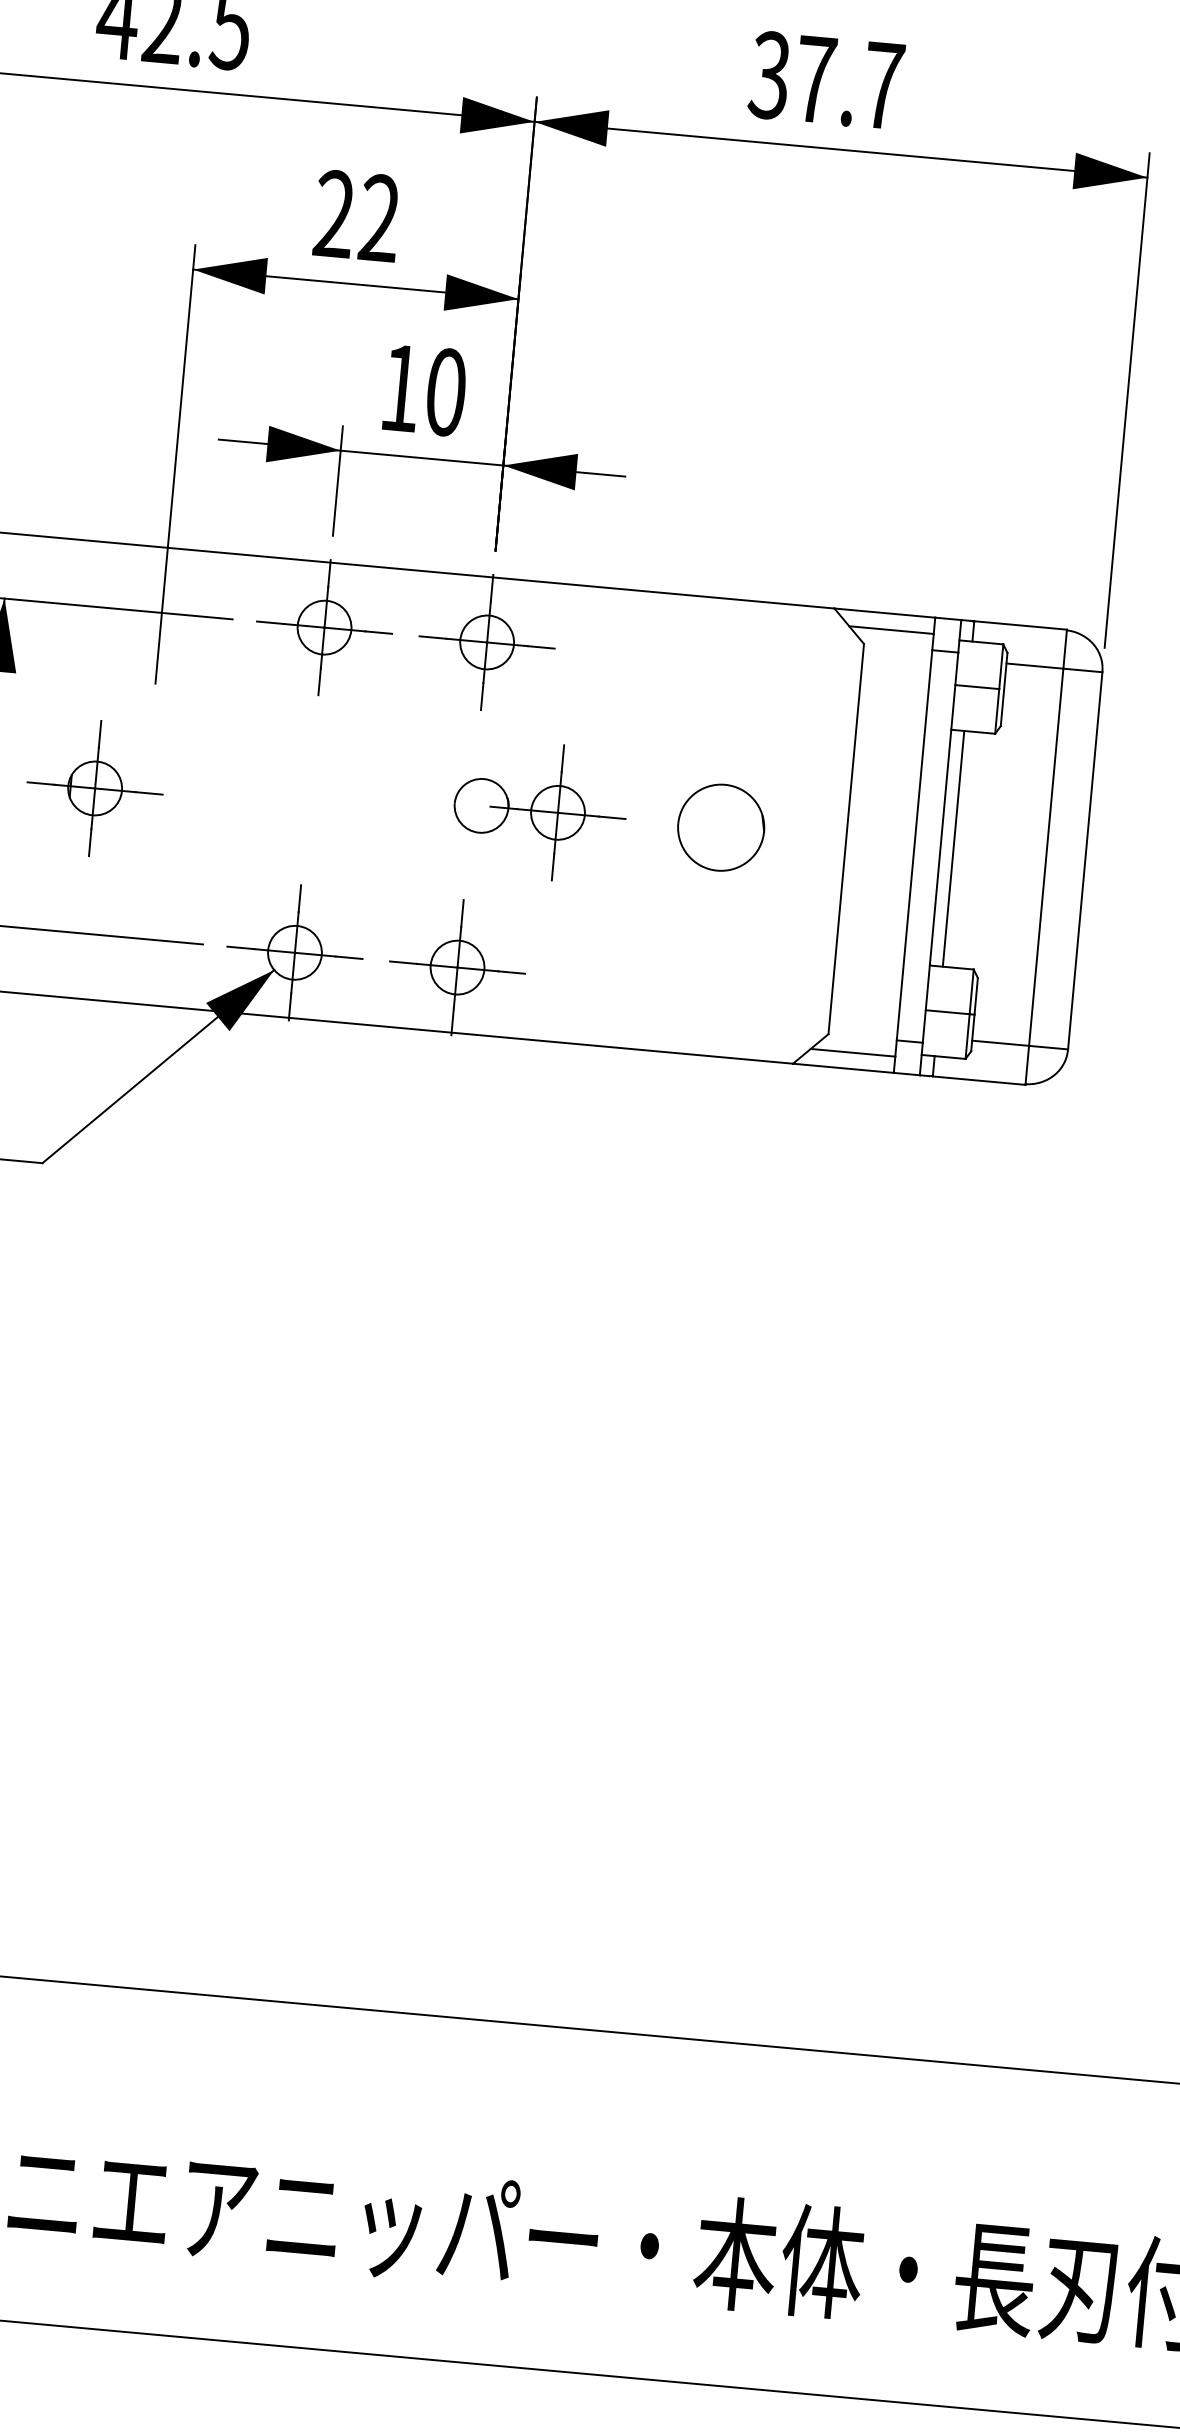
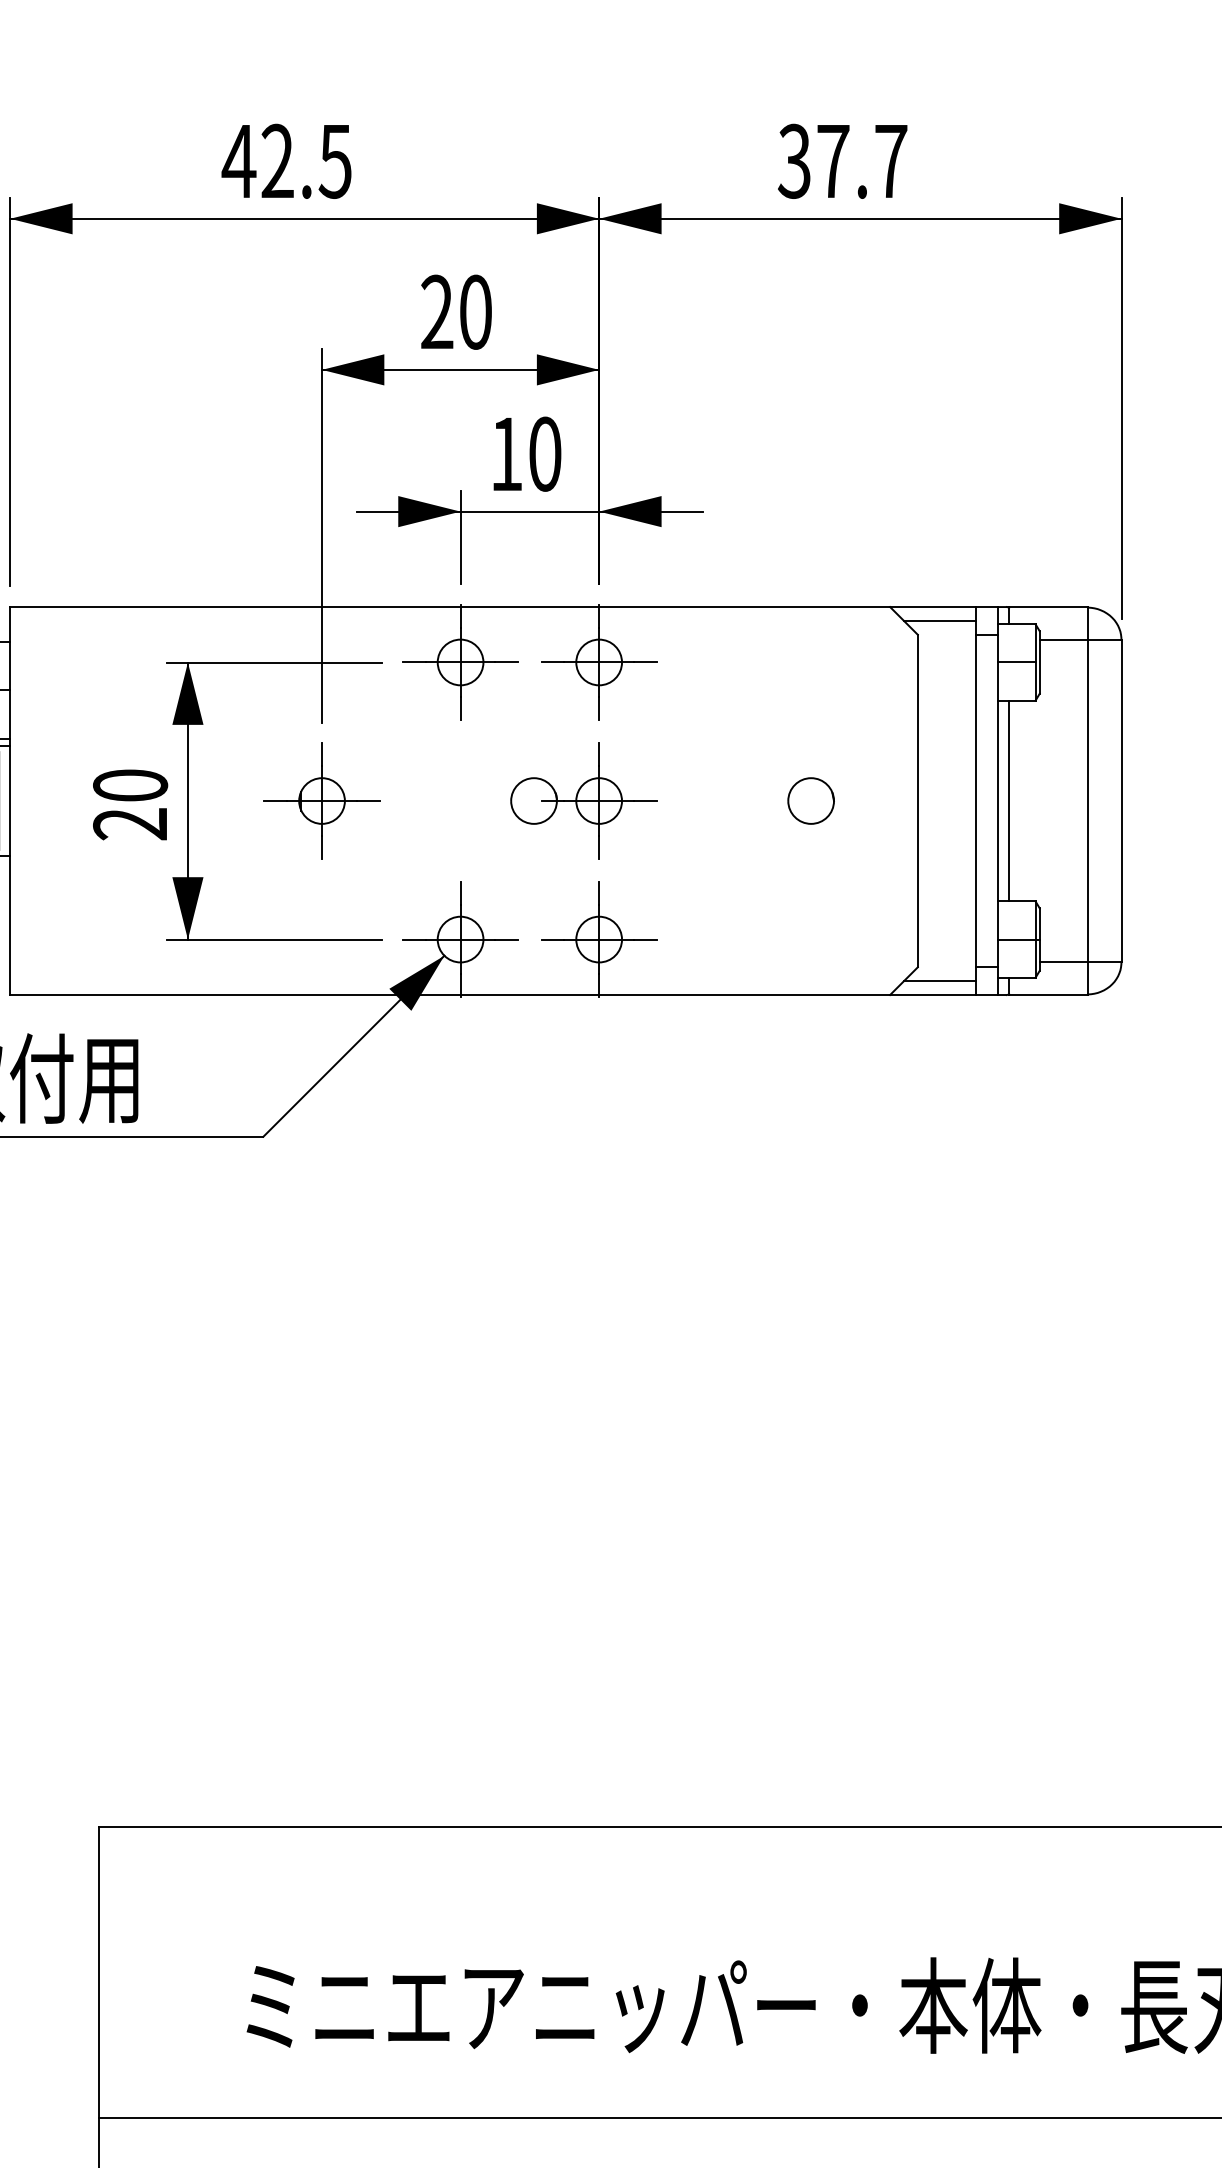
text: (379, 217) -> (475, 311), 22 -> 20
part: (94, 787) -> (321, 800), moved
part: (539, 810) -> (583, 800), moved
part: (720, 826) -> (810, 800), size x0.62

